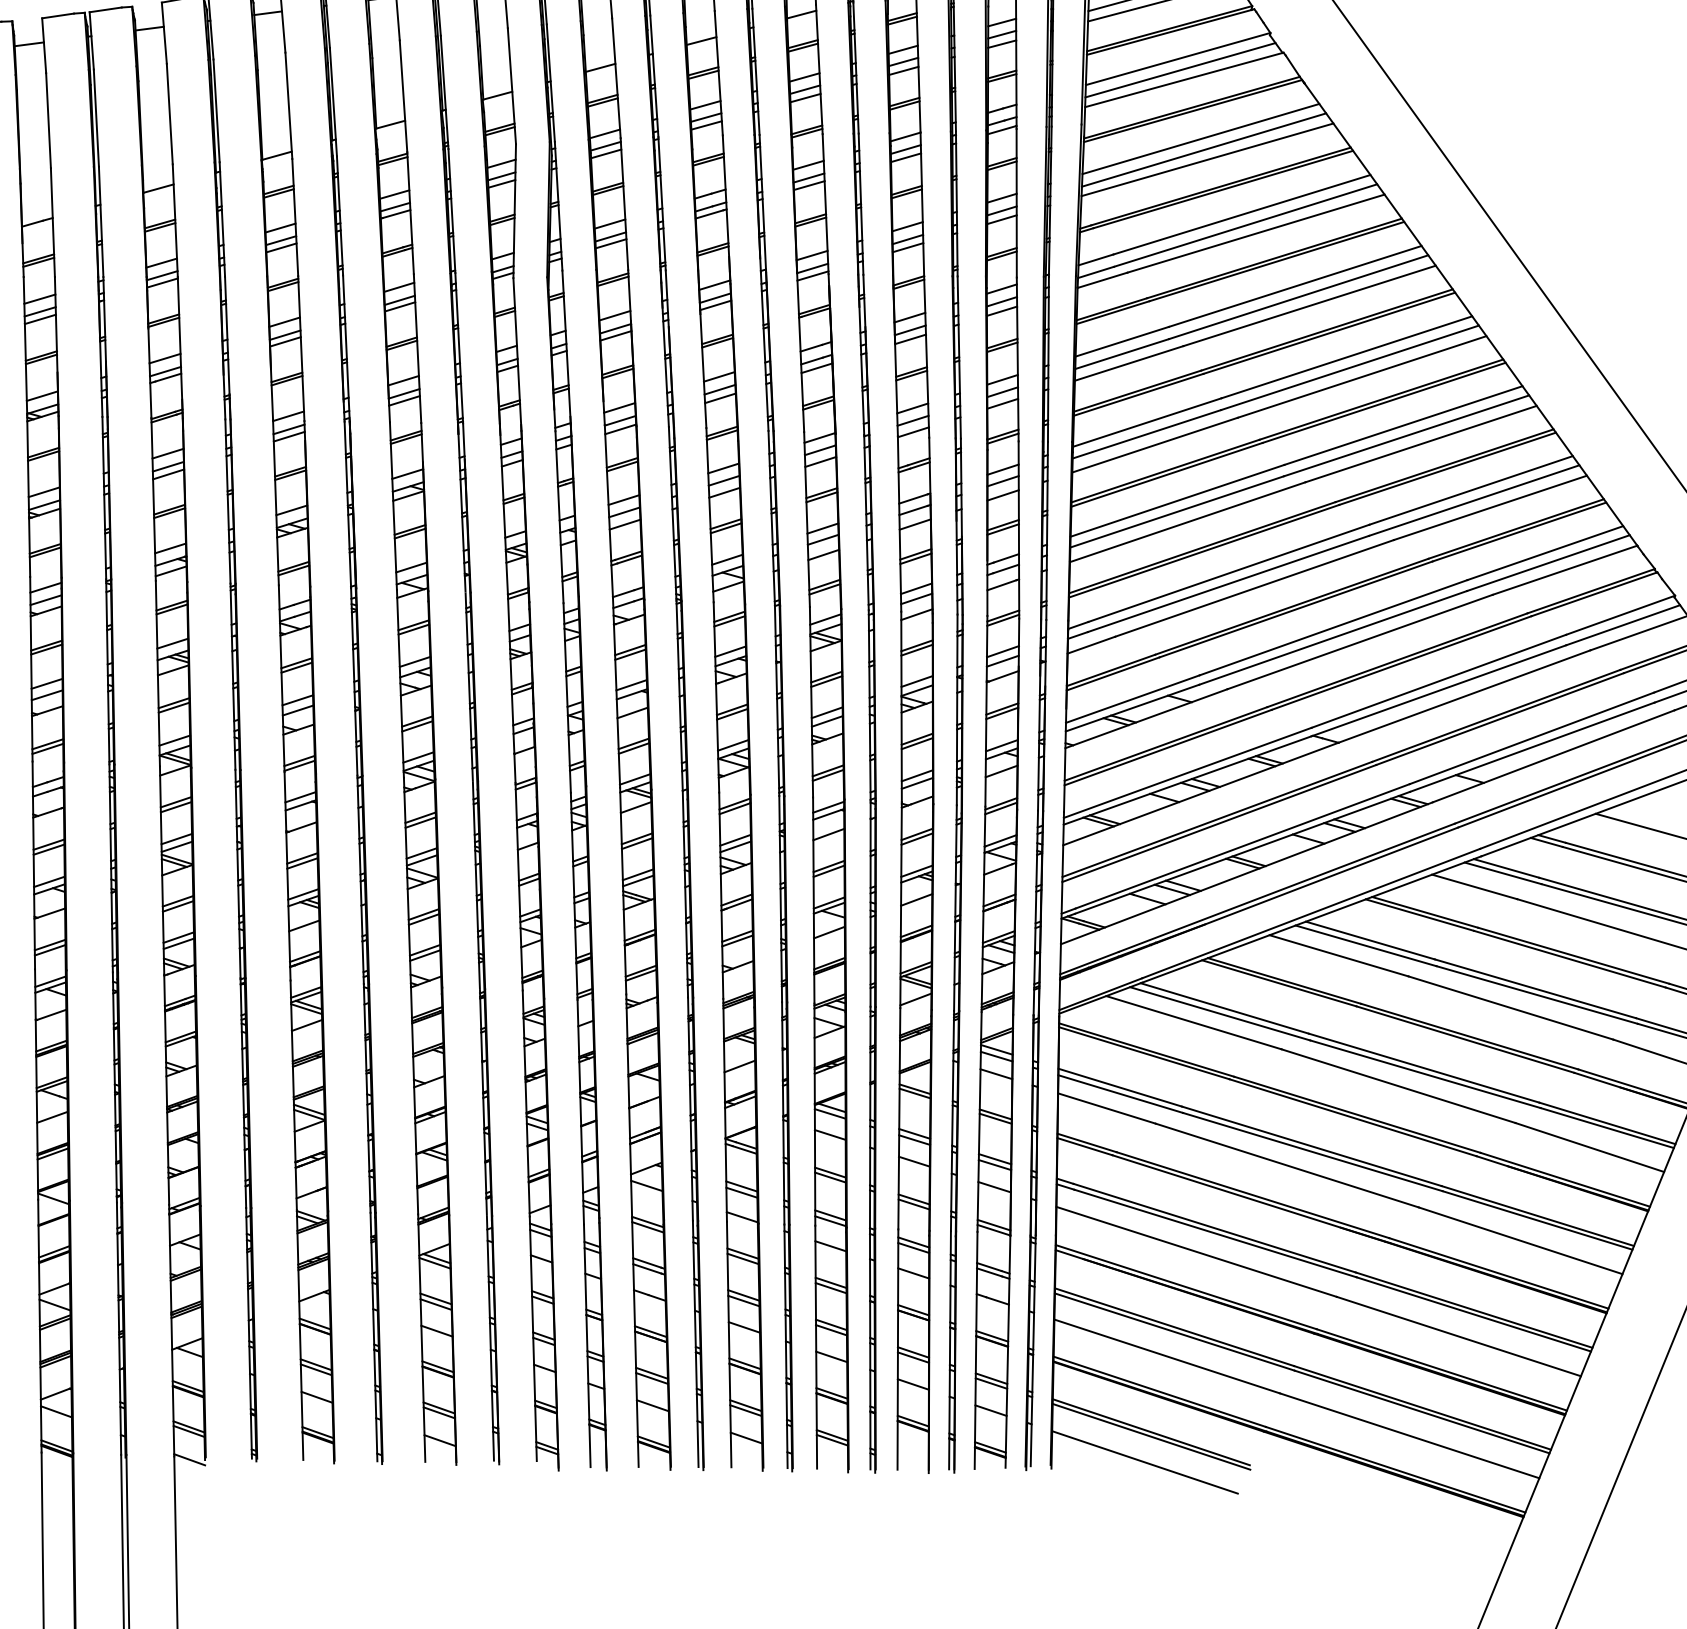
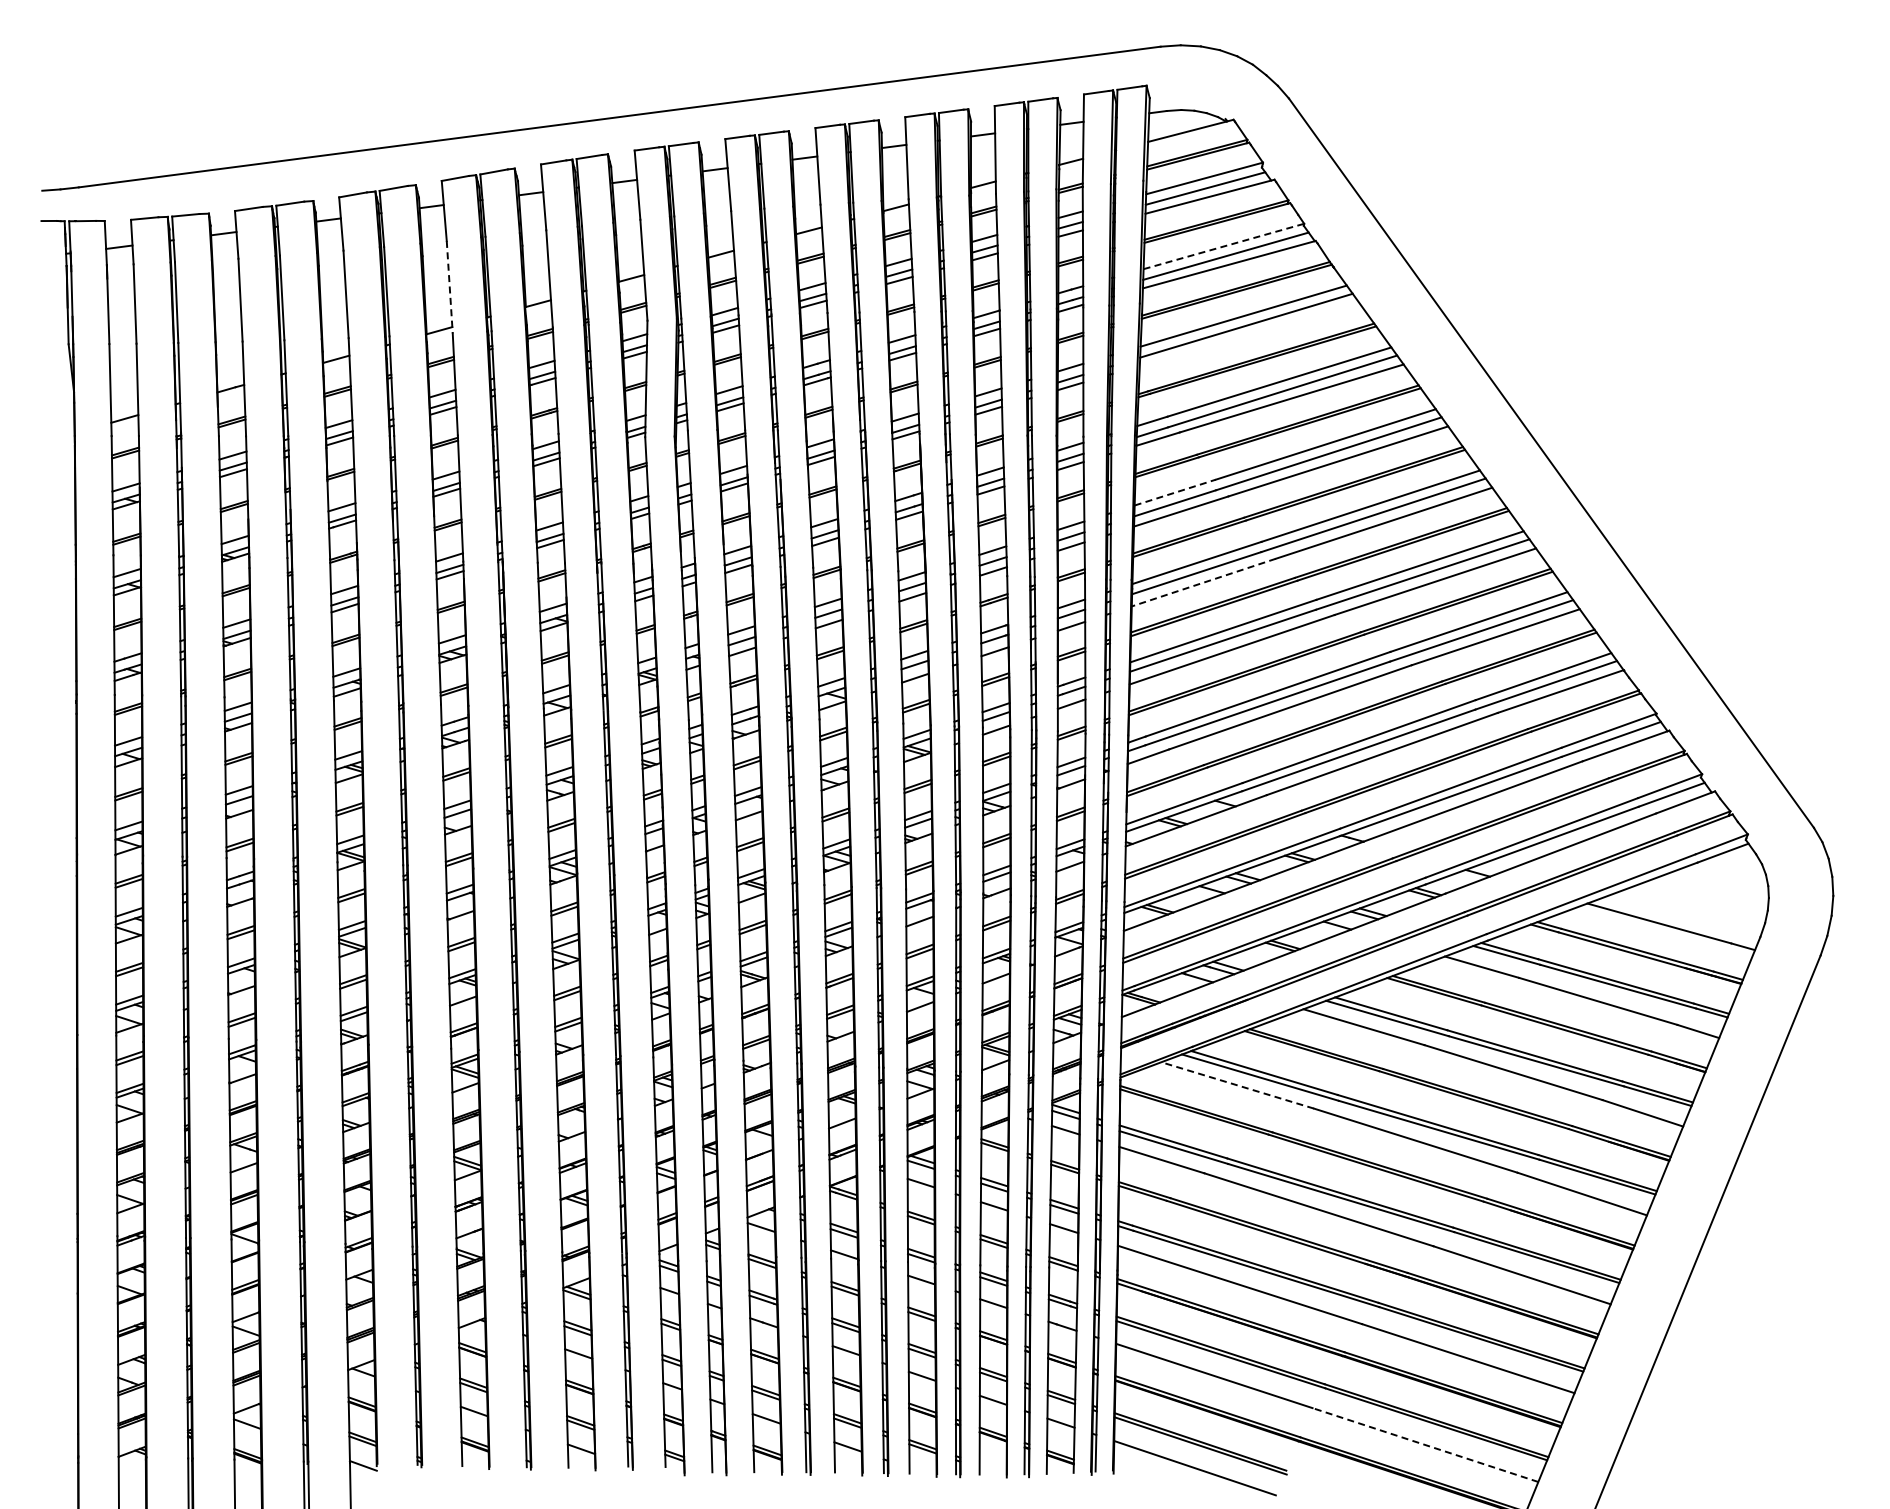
line: (1178, 59) -> (1224, 246), solid -> dashed
line: (288, 106) -> (449, 287), solid -> dashed
line: (1207, 158) -> (1249, 333), removed
line: (1122, 341) -> (1175, 492), solid -> dashed
line: (1154, 445) -> (1203, 582), solid -> dashed
line: (1193, 1022) -> (1237, 1085), solid -> dashed
line: (1409, 1436) -> (1425, 1445), solid -> dashed

